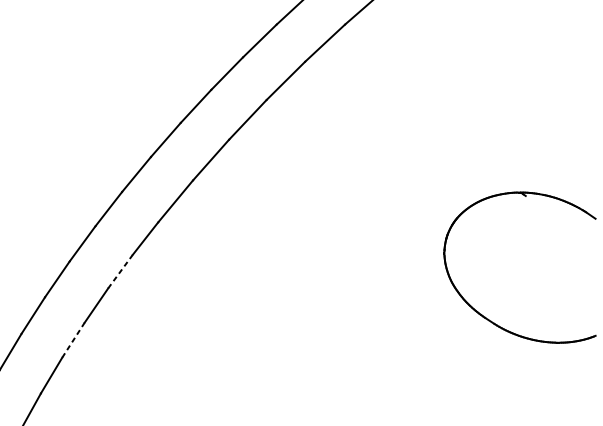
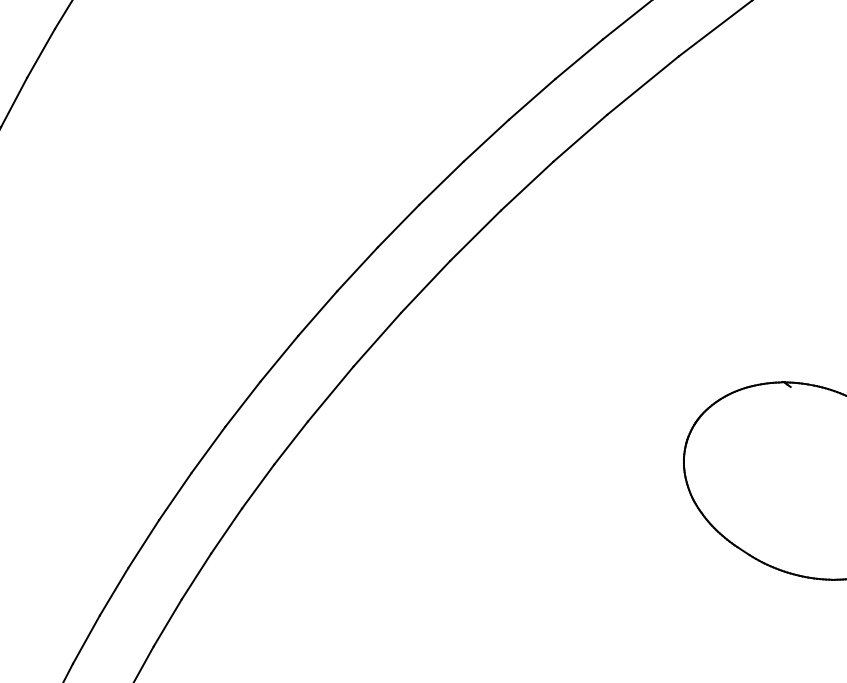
line: (120, 271) -> (258, 486), dashed -> solid
line: (73, 340) -> (196, 576), dashed -> solid

